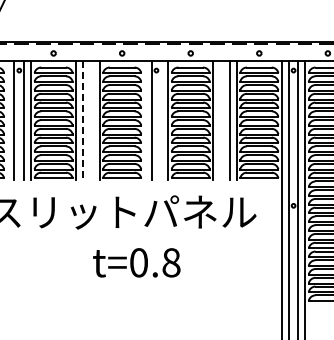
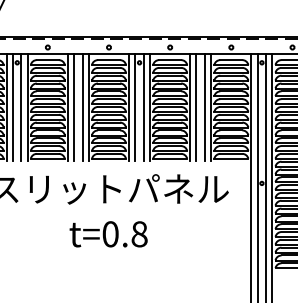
line: (7, 120) -> (6, 107), added
line: (82, 120) -> (73, 107), dashed -> solid
line: (92, 120) -> (82, 107), added
line: (144, 120) -> (128, 107), added
line: (161, 120) -> (144, 107), added
line: (220, 120) -> (196, 107), added
text: (136, 262) -> (108, 234), moved

